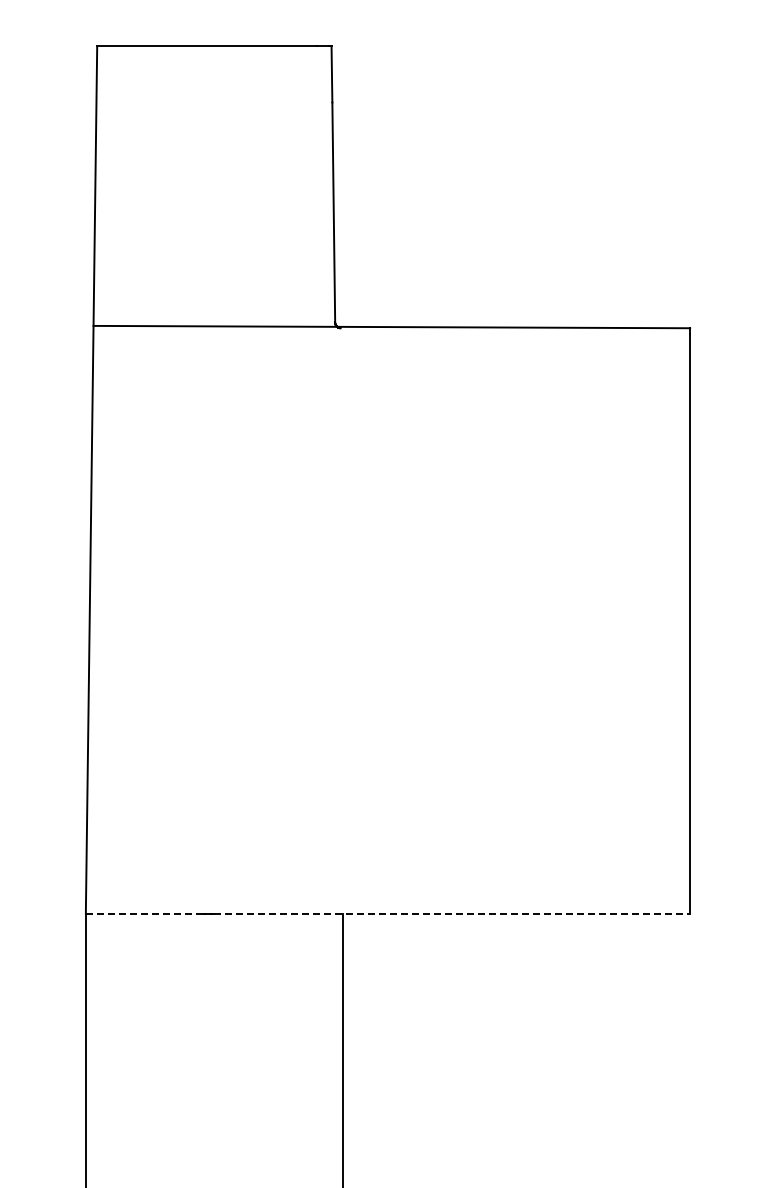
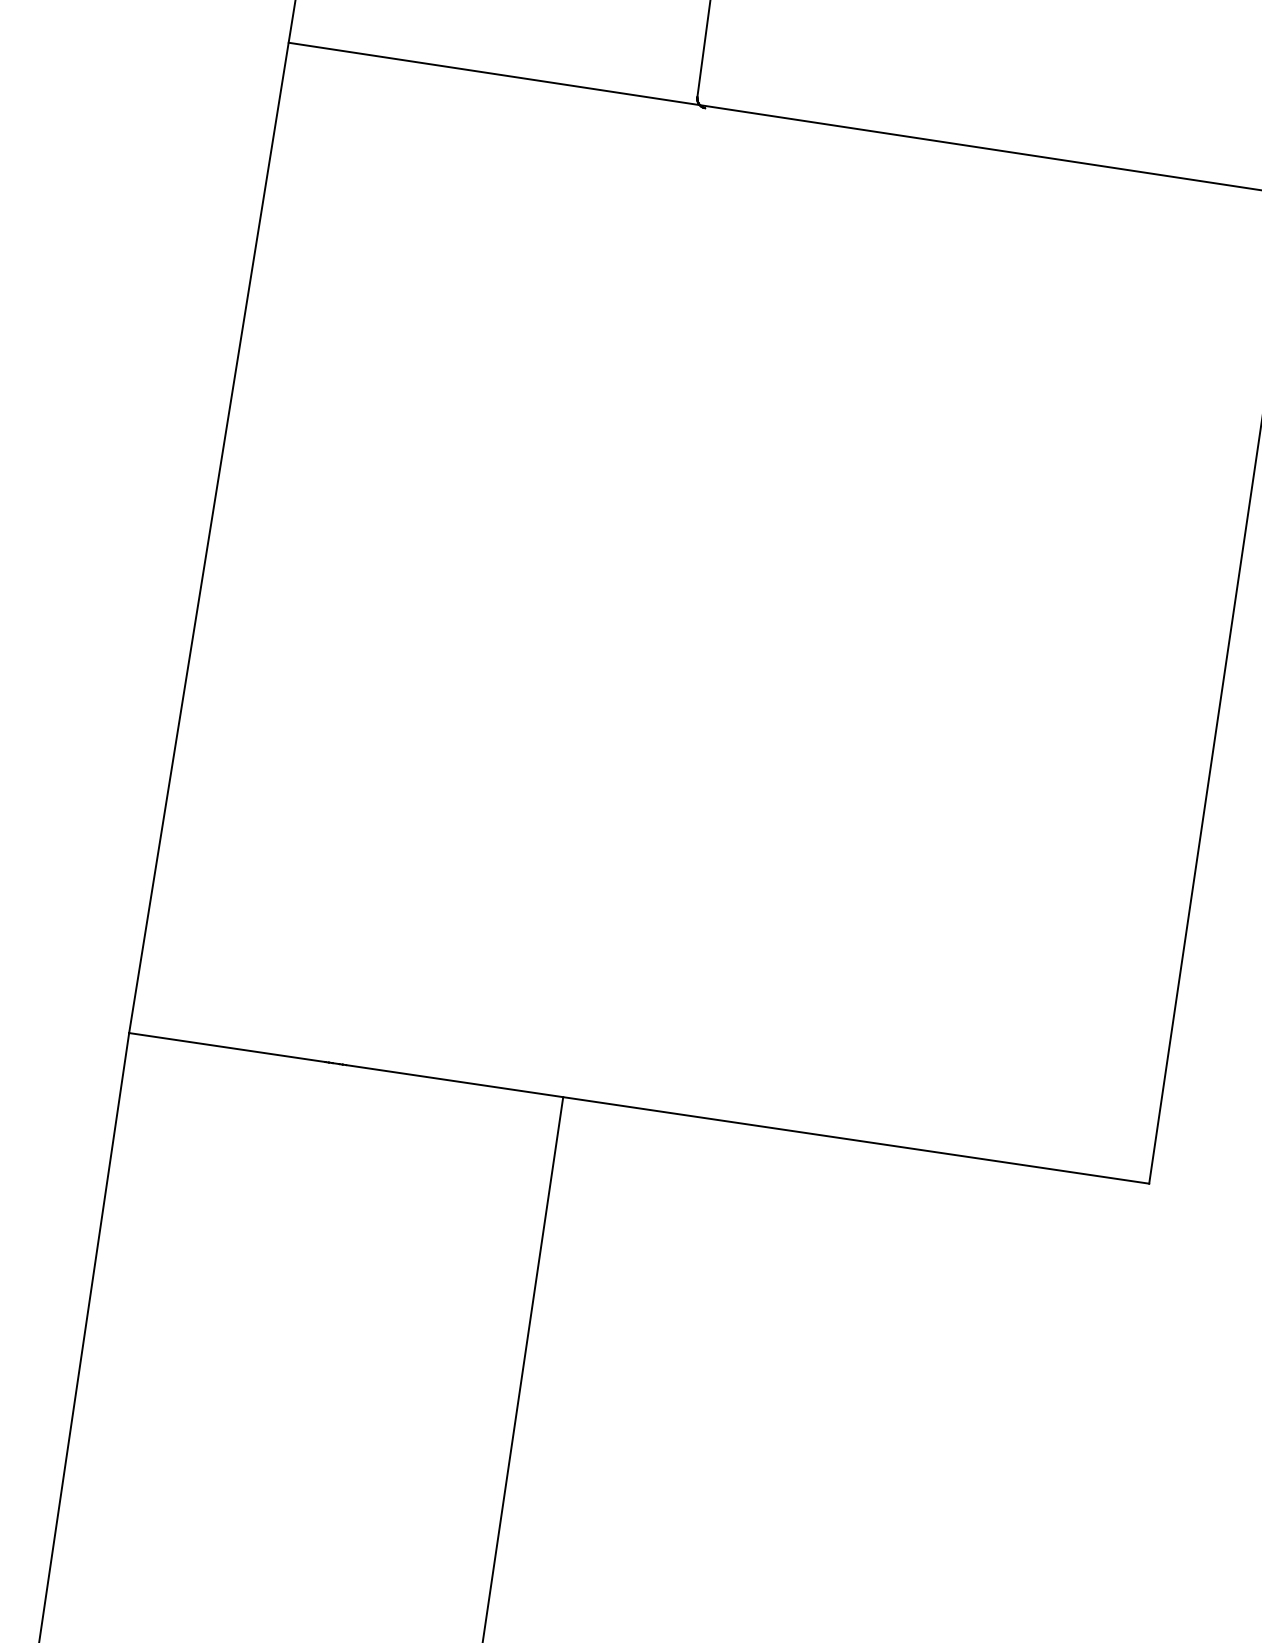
line: (144, 913) -> (228, 1047), dashed -> solid
line: (452, 913) -> (748, 1124), dashed -> solid

